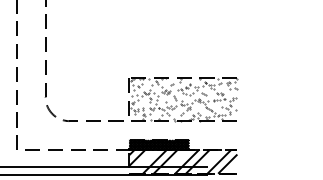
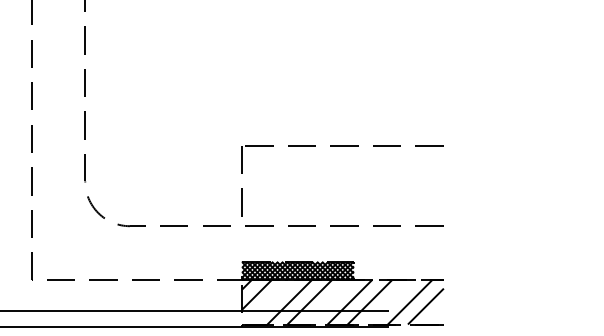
hatch: (184, 99) -> (344, 185), removed

